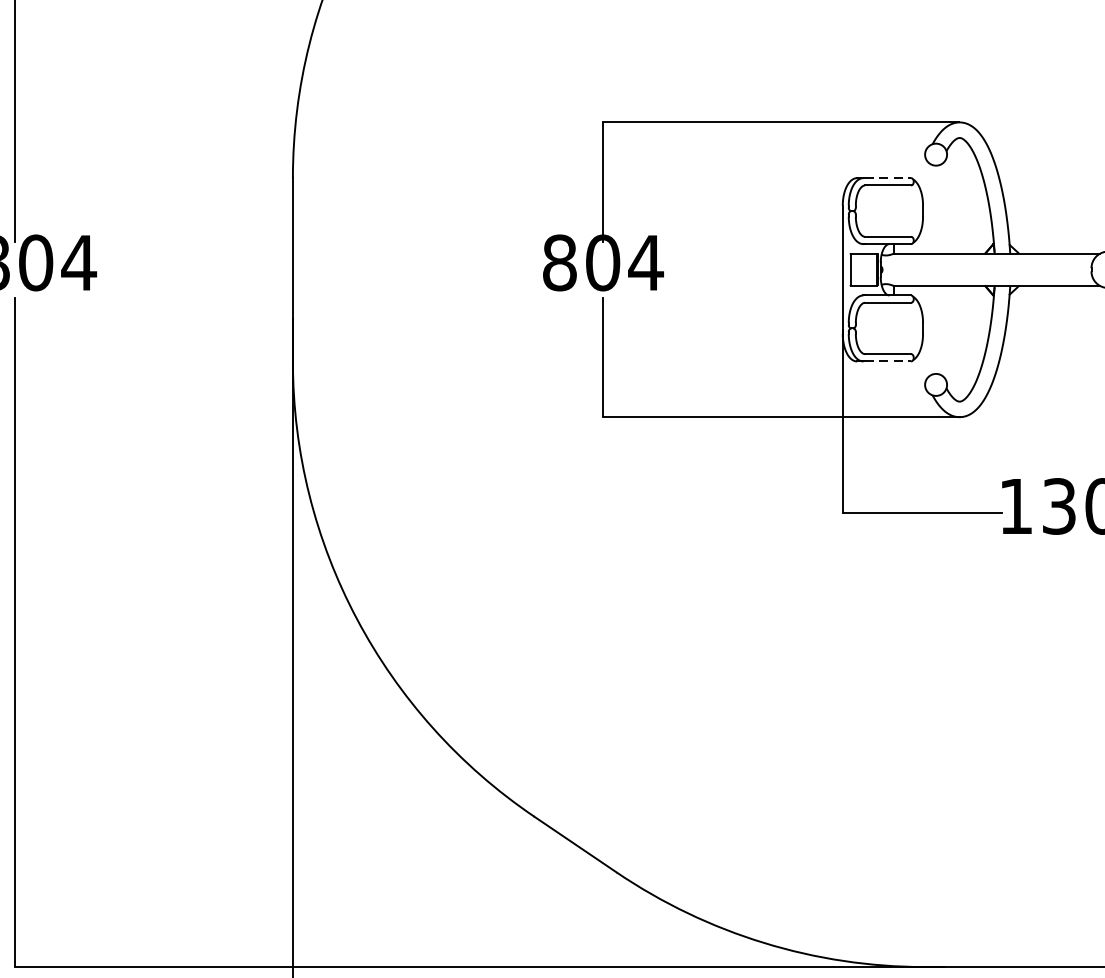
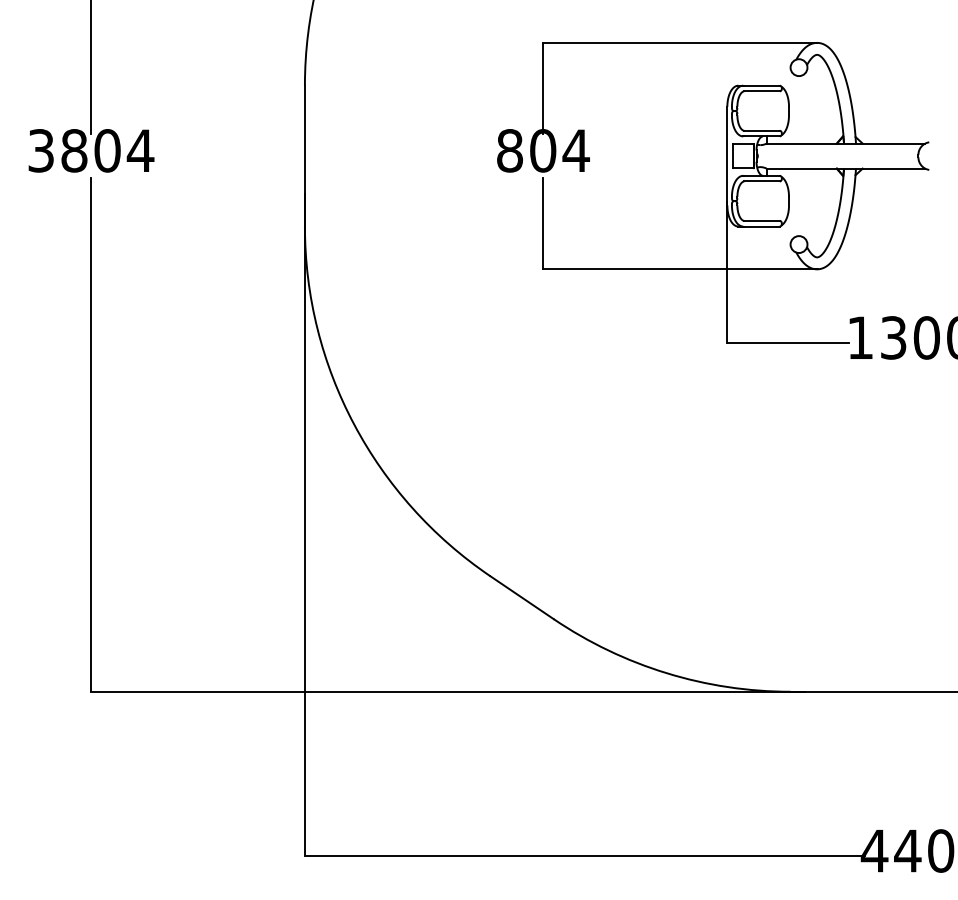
line: (888, 177) -> (762, 85), dashed -> solid
line: (888, 361) -> (762, 226), dashed -> solid

